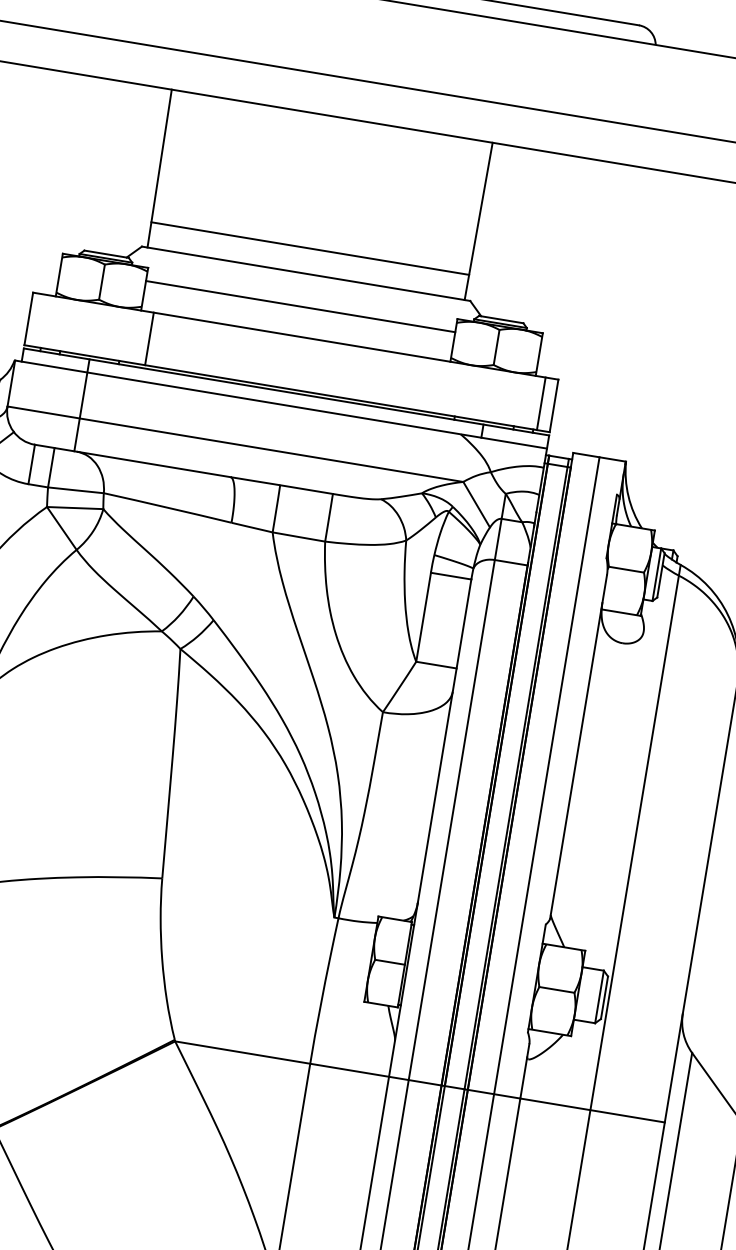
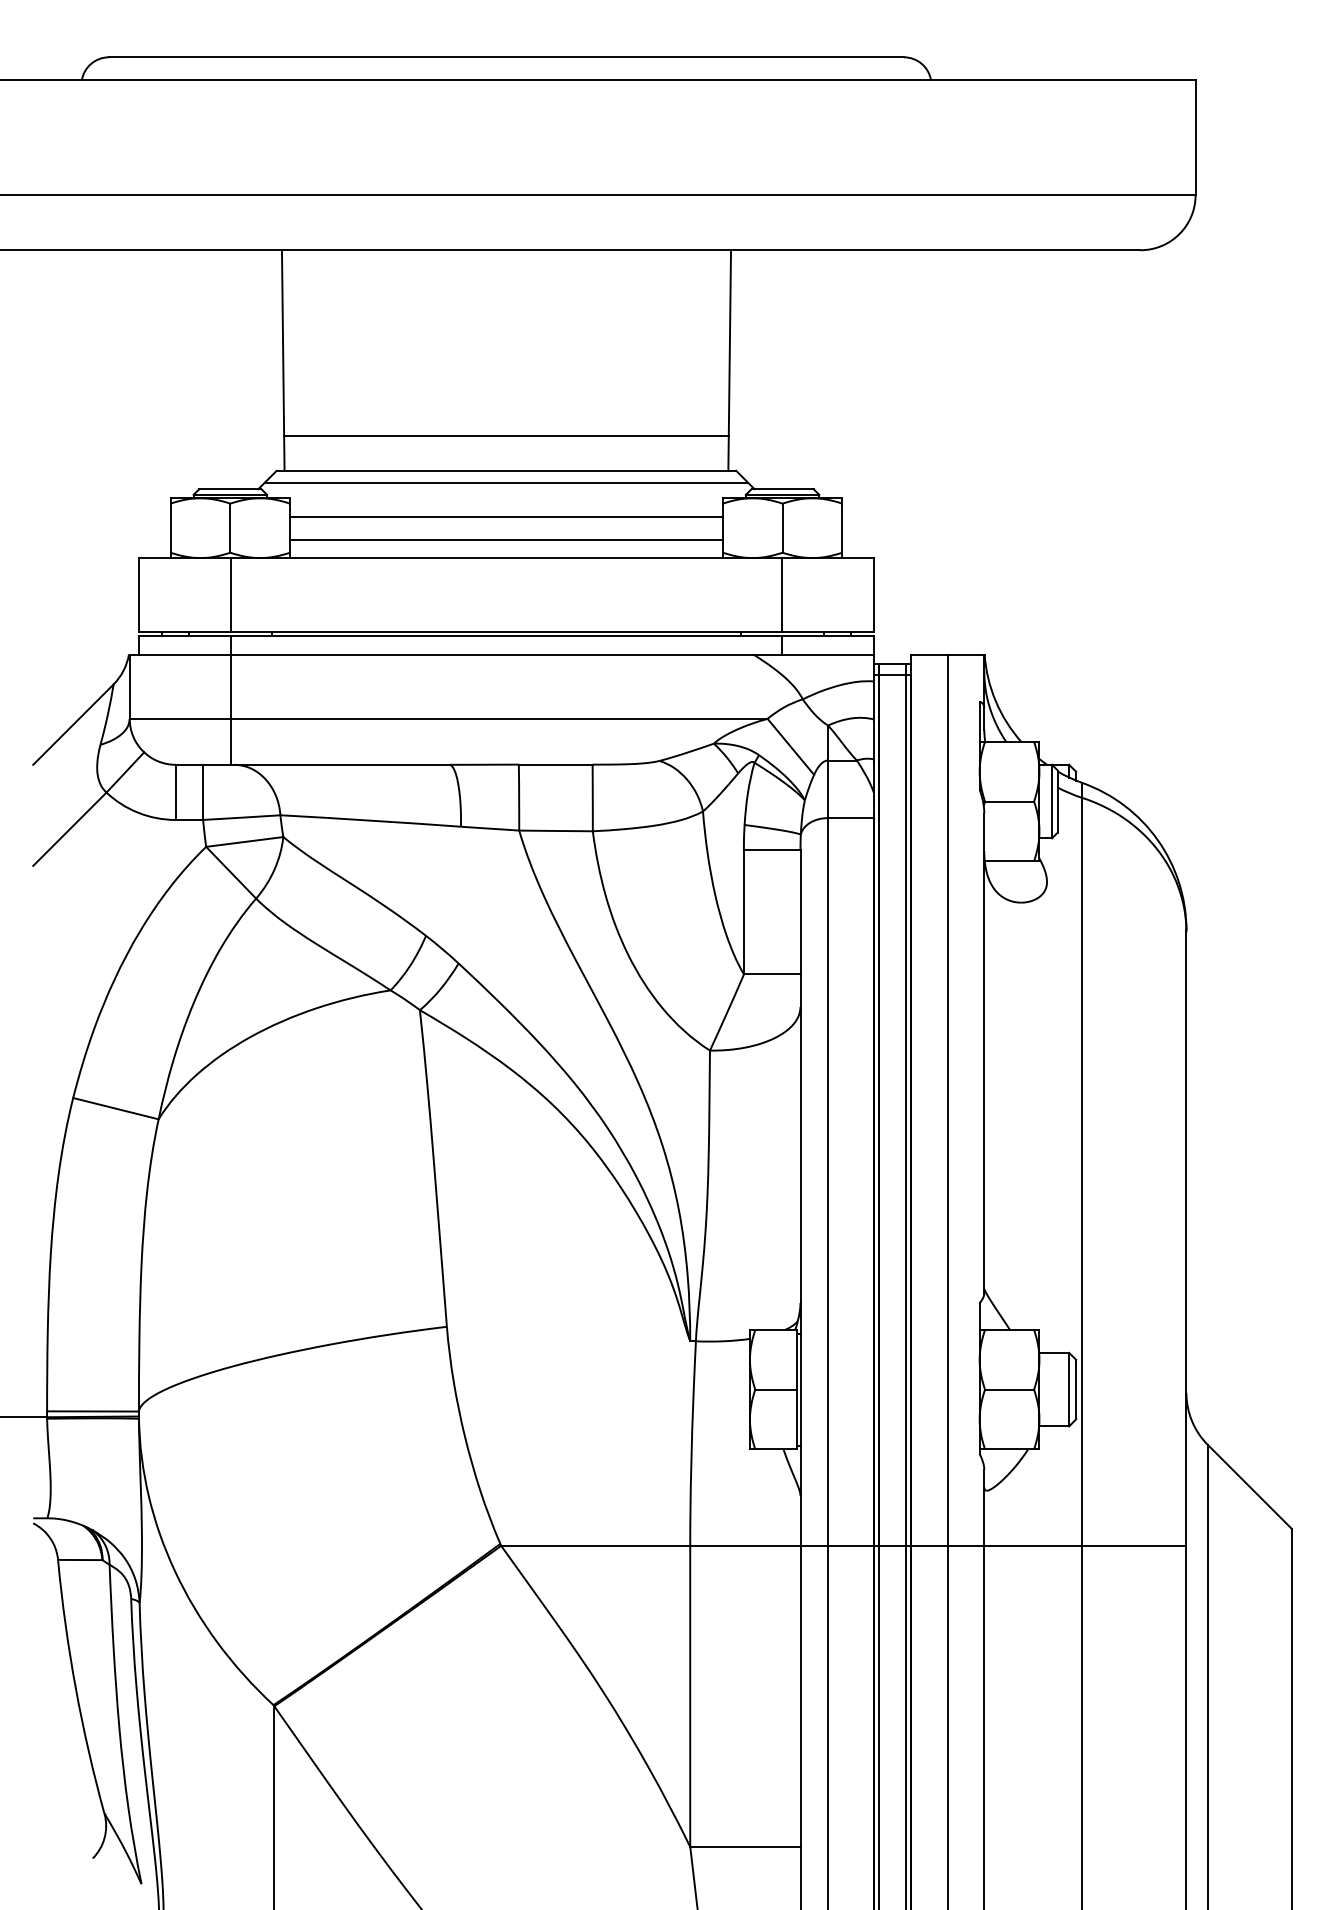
line: (304, 282) -> (505, 482), added
line: (298, 322) -> (506, 539), added
line: (149, 338) -> (230, 594), moved
line: (541, 403) -> (782, 594), moved

